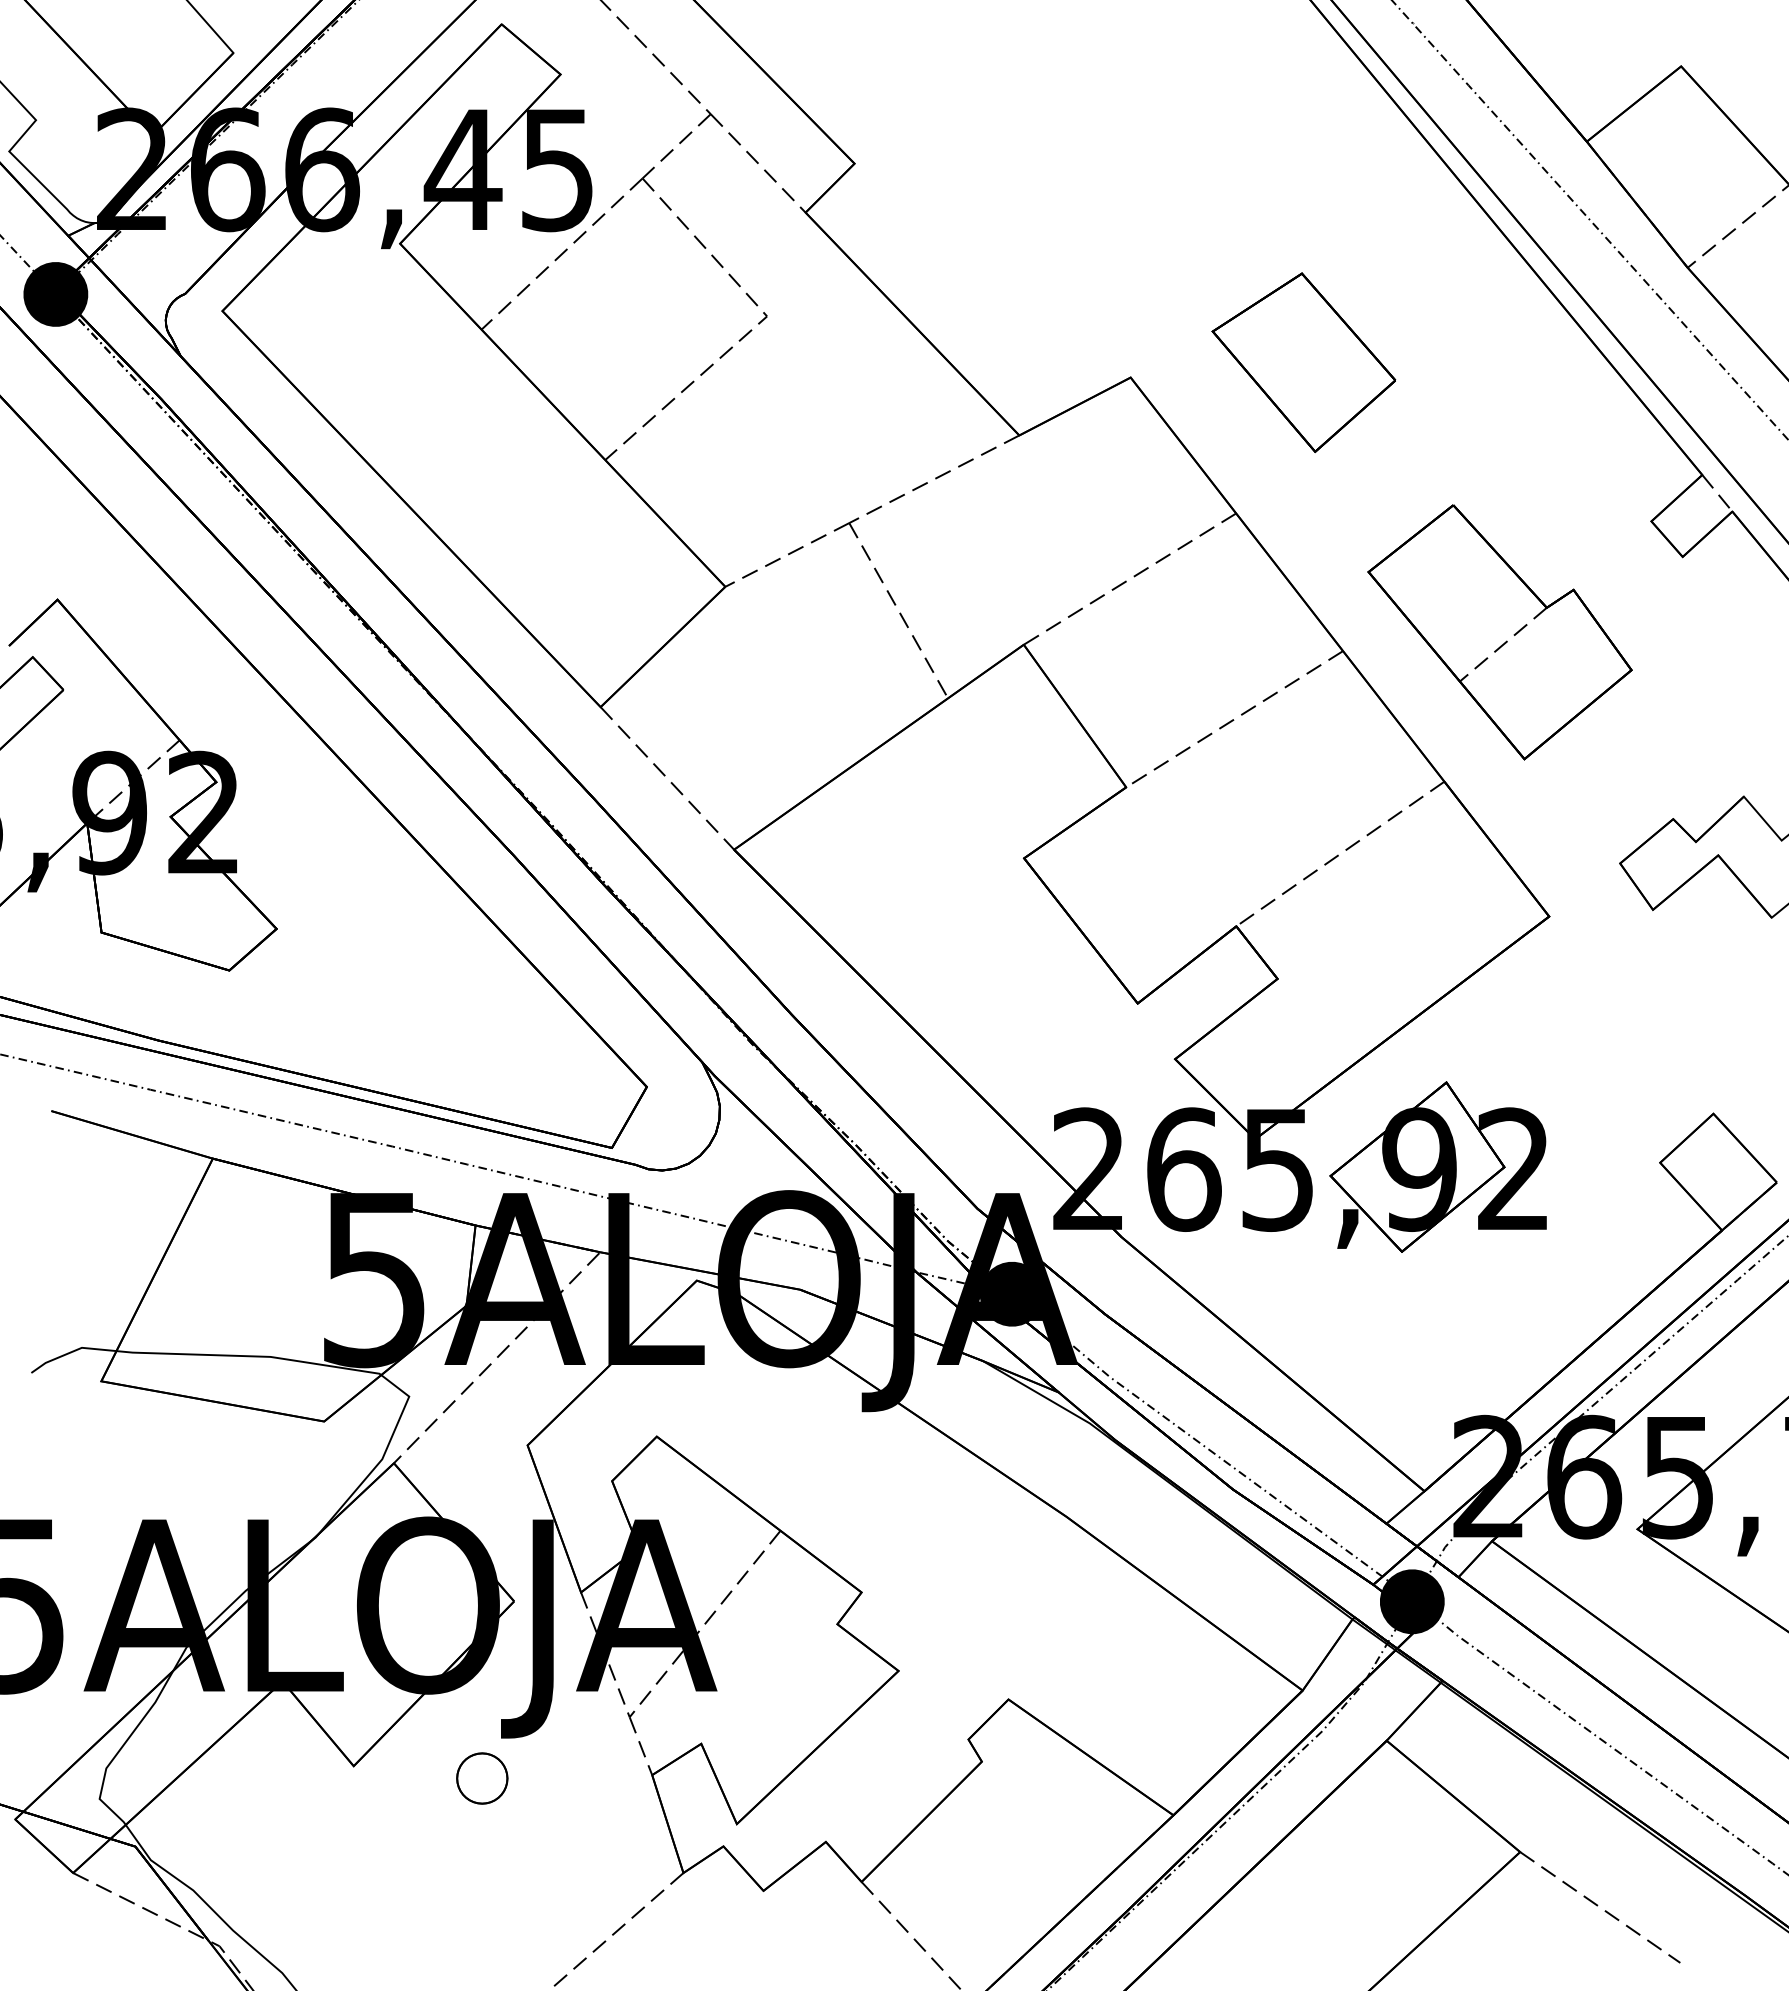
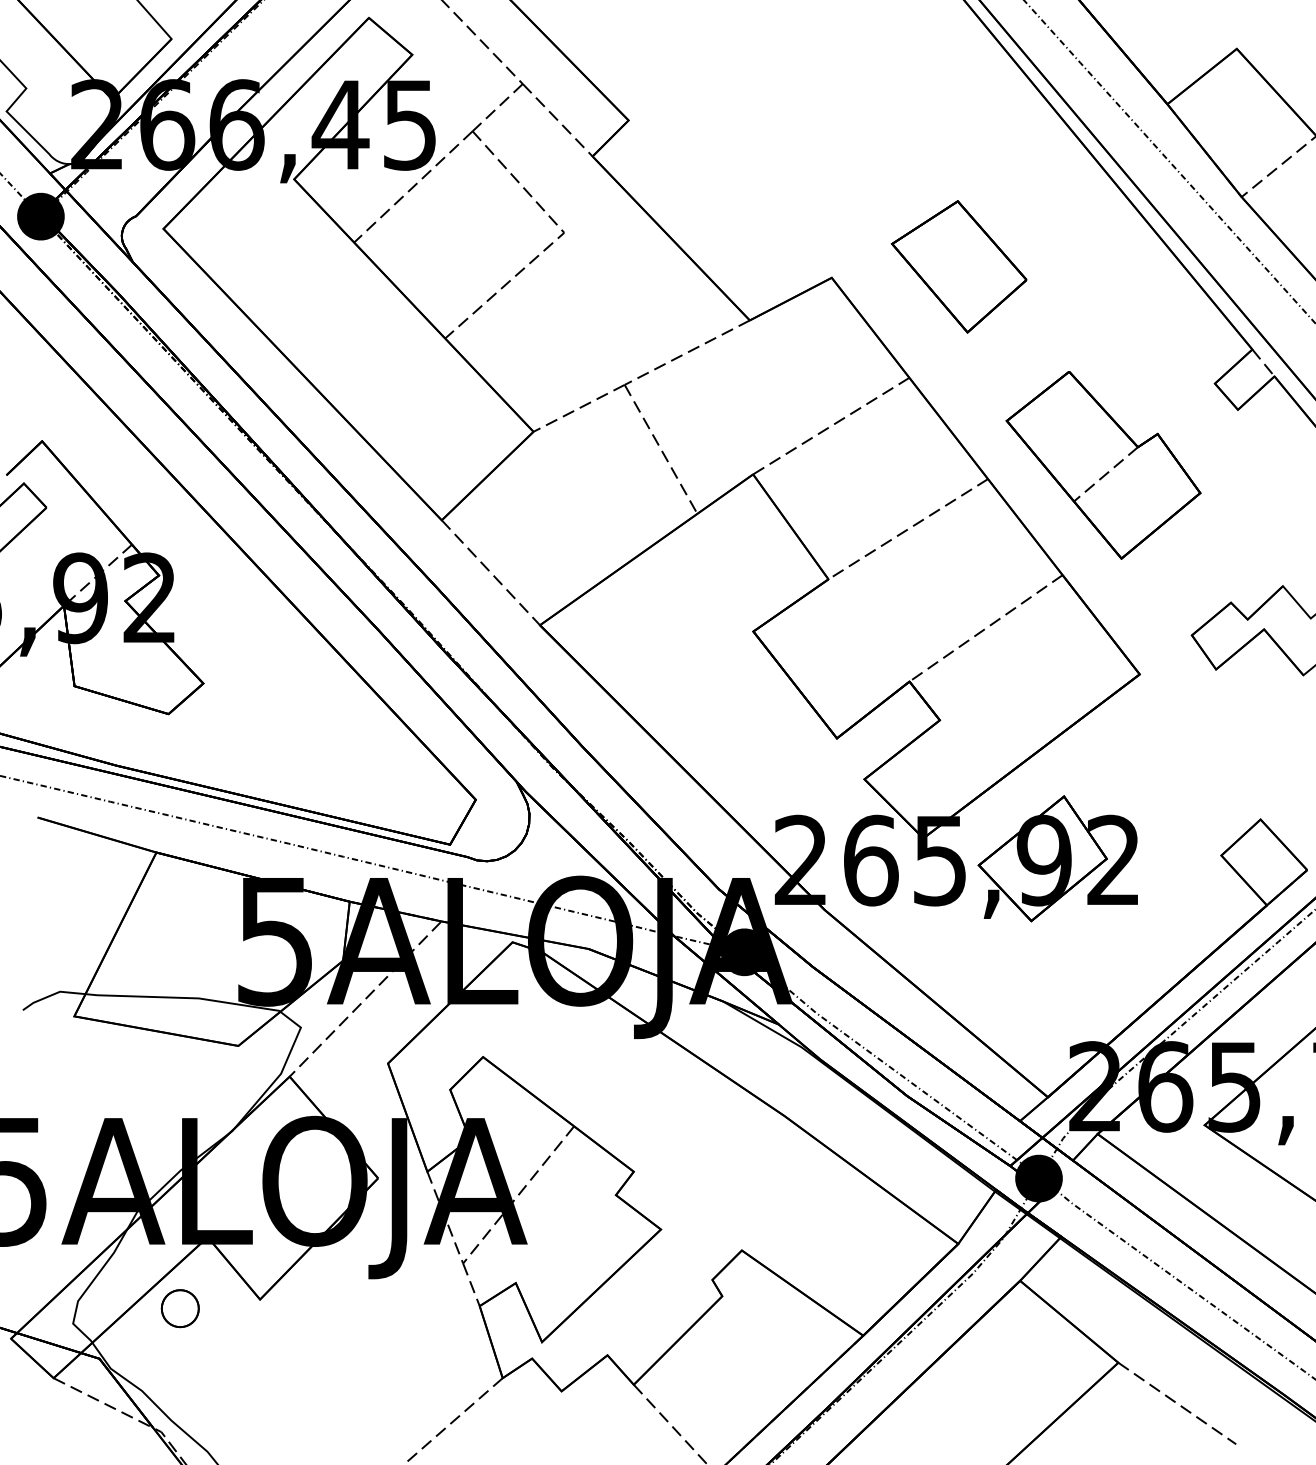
part: (482, 1778) -> (180, 1308), moved

